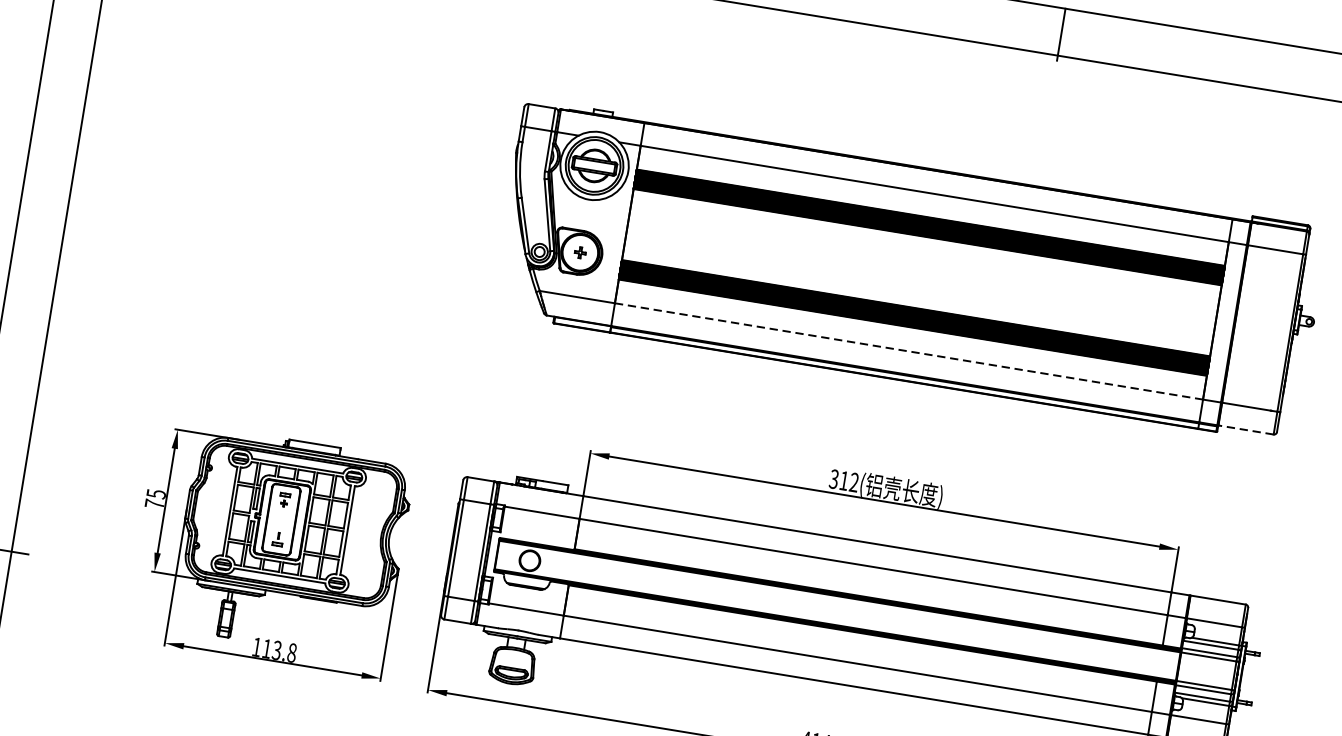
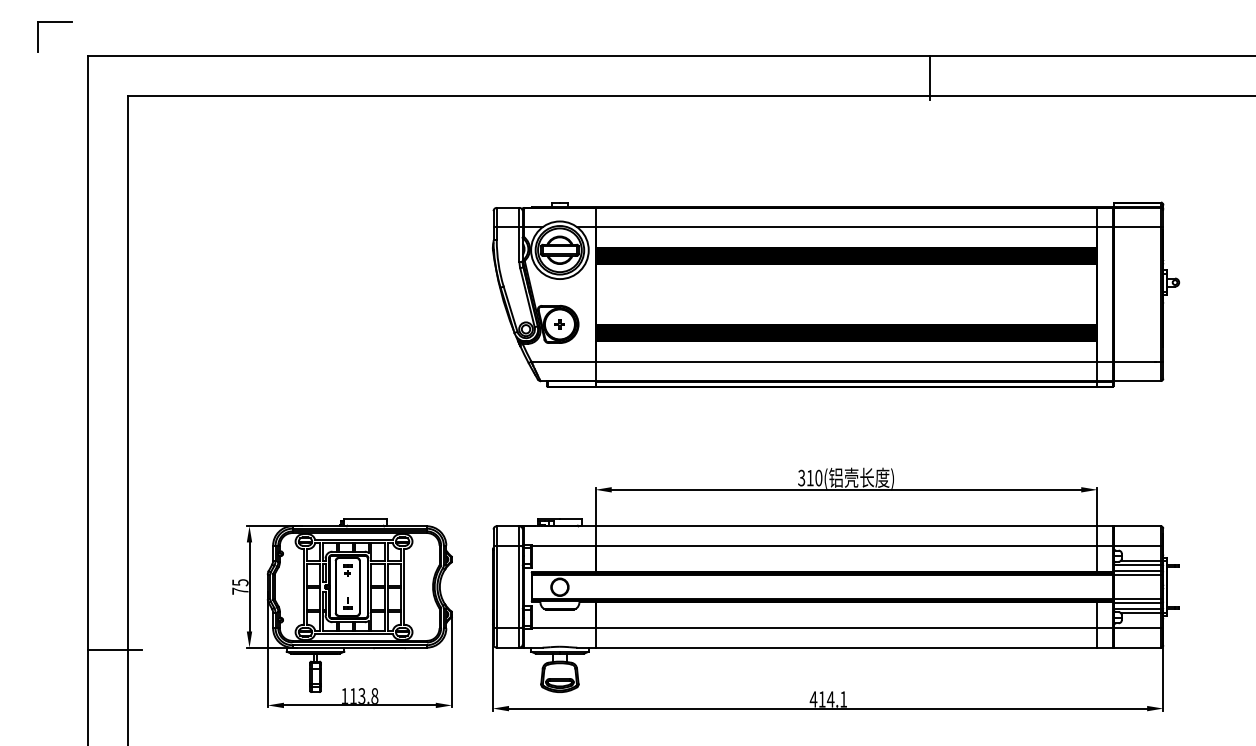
line: (909, 351) -> (846, 361), dashed -> solid
line: (1246, 430) -> (1137, 381), dashed -> solid
text: (853, 482) -> (818, 478), 312( -> 310(

